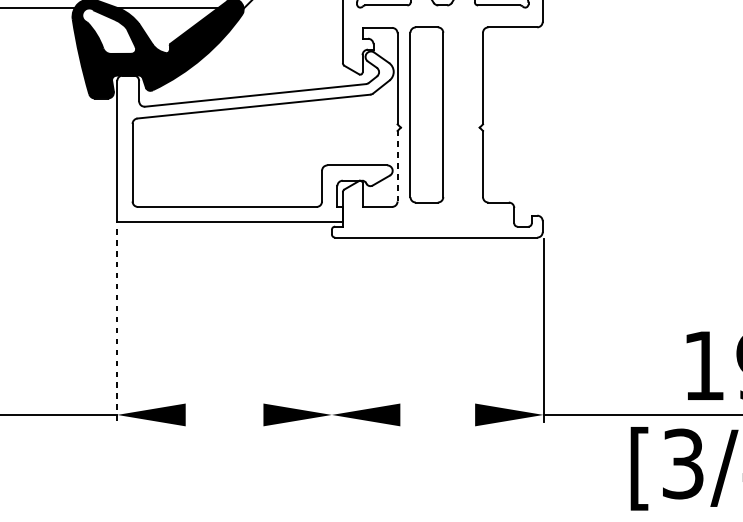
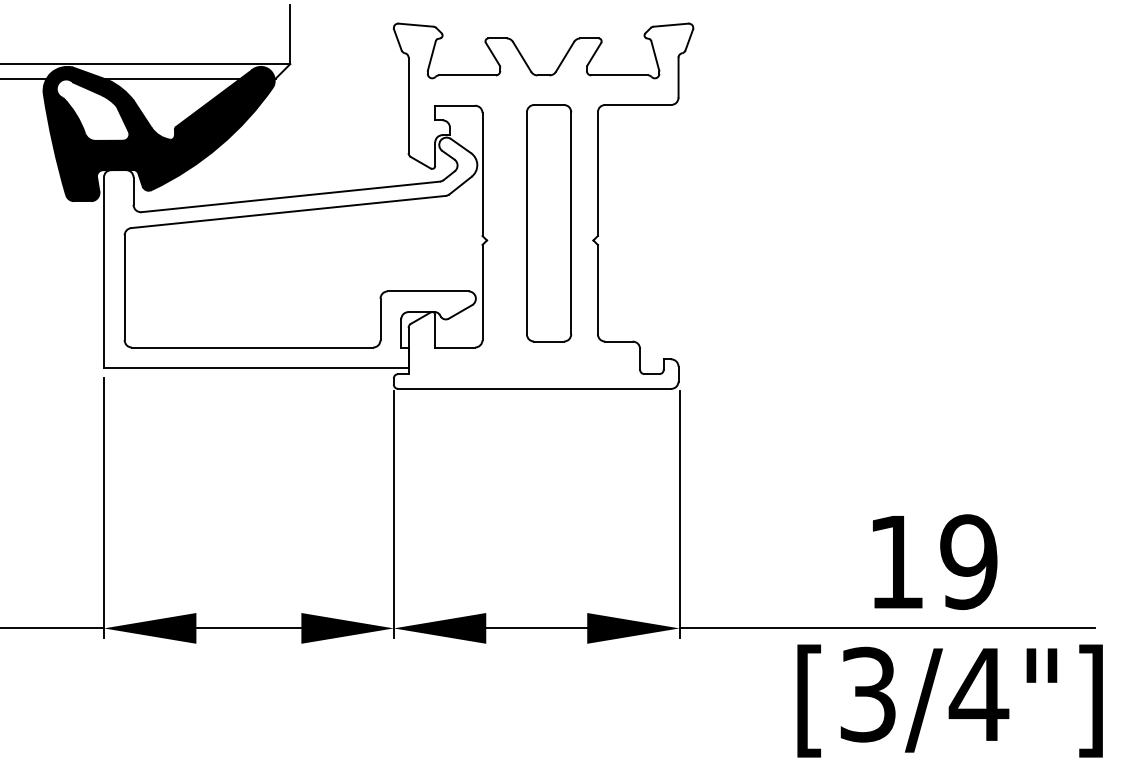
part: (427, 115) -> (549, 223), moved
line: (397, 166) -> (482, 292), dashed -> solid
line: (116, 326) -> (103, 508), dashed -> solid
line: (331, 329) -> (393, 513), added
line: (224, 415) -> (248, 628), added
line: (437, 415) -> (536, 628), added

